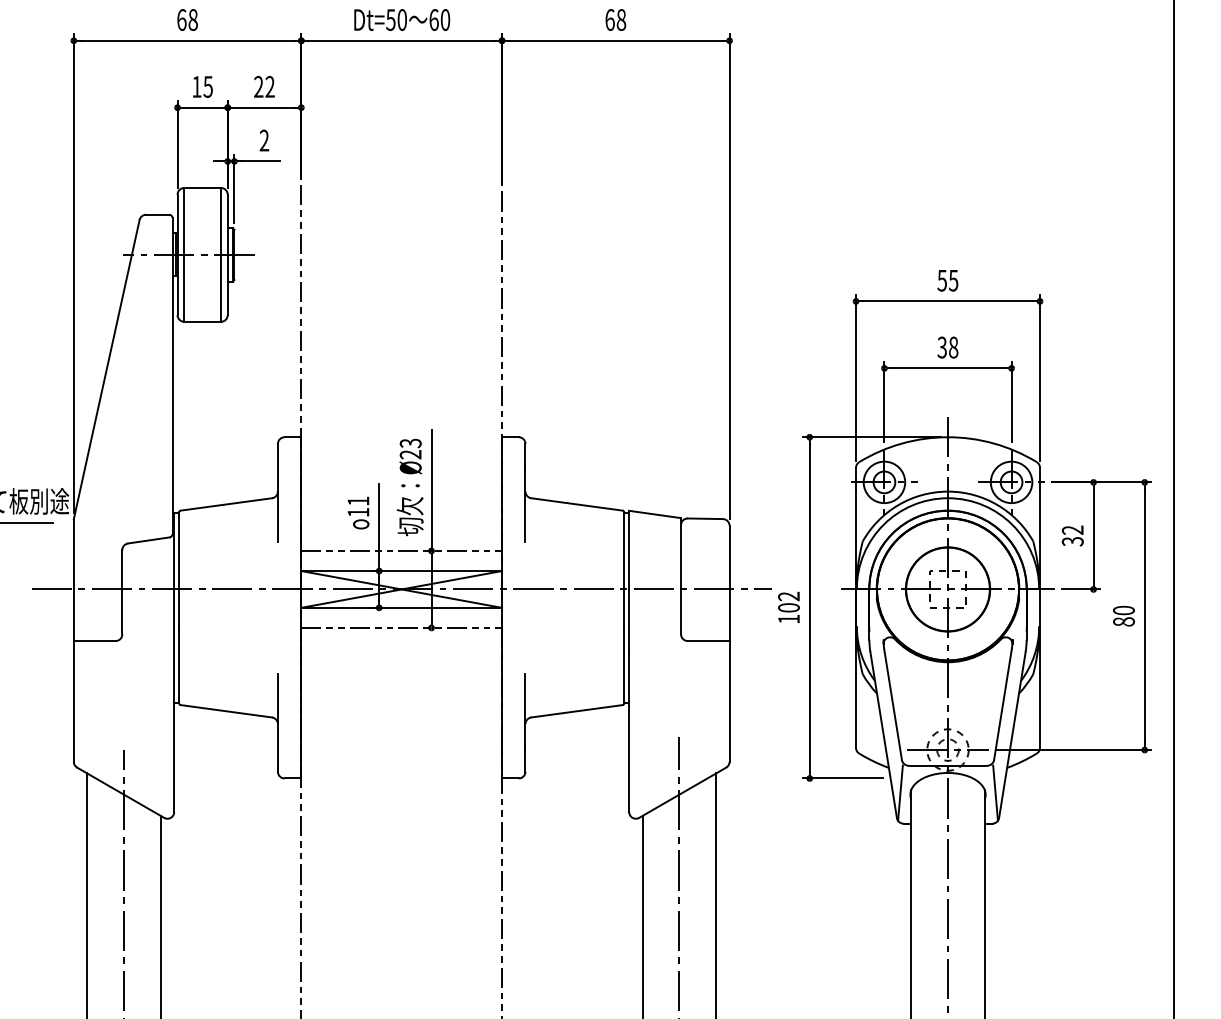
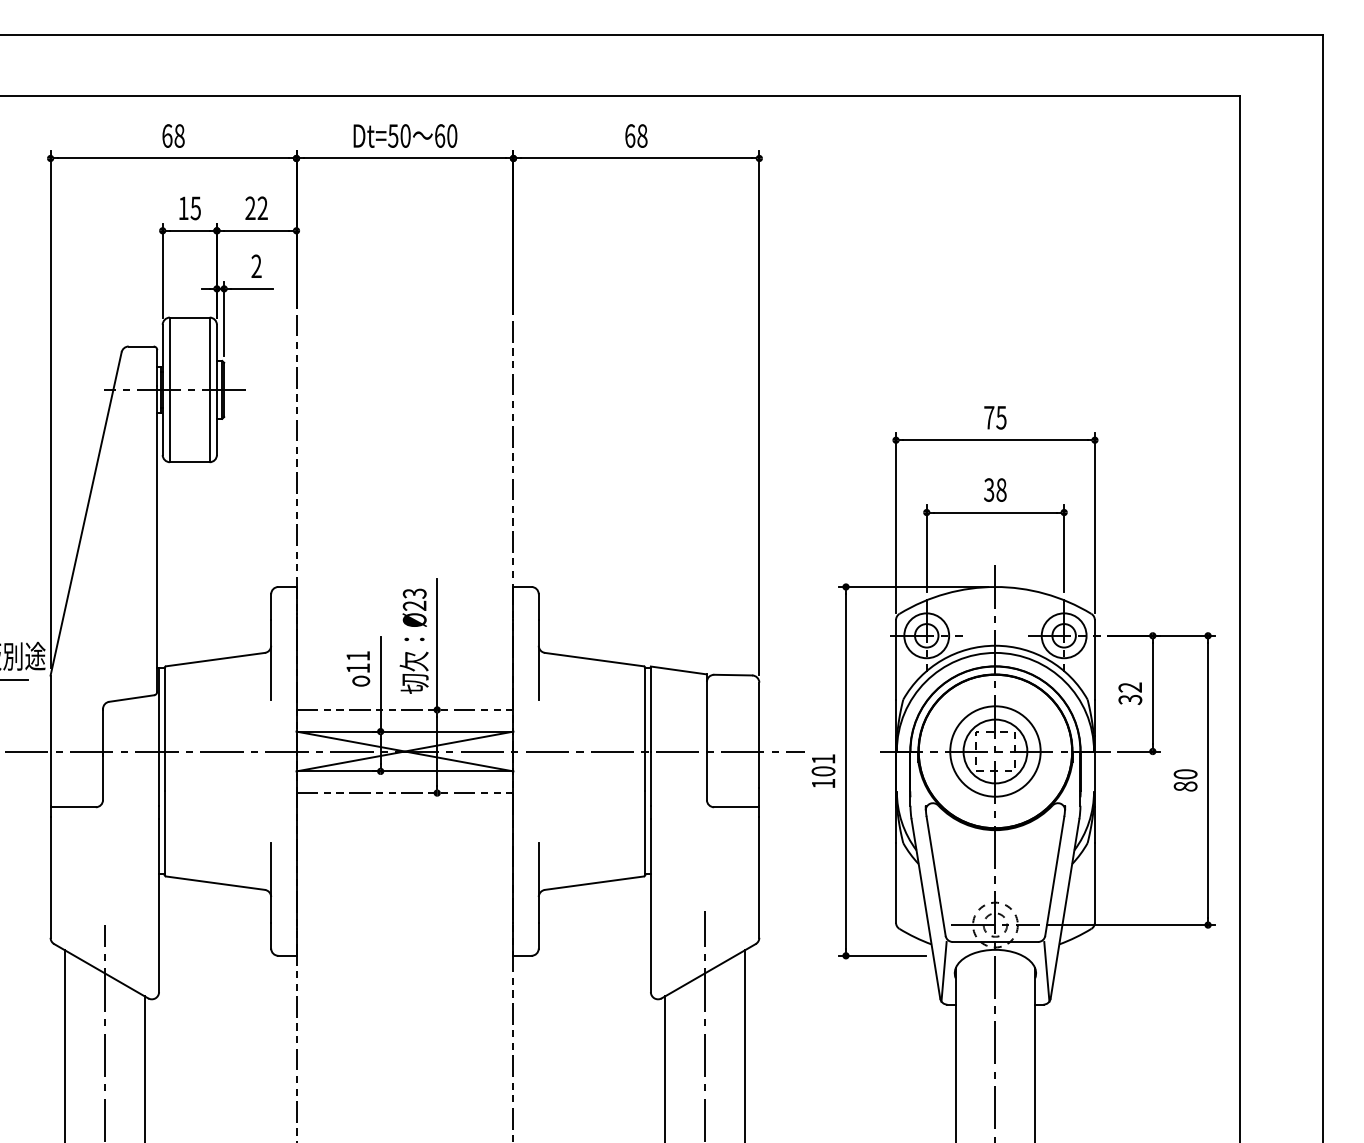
text: (942, 280) -> (989, 417), 55 -> 75
circle: (948, 589) -> (995, 751), size x0.7
text: (788, 596) -> (823, 759), 102 -> 101

